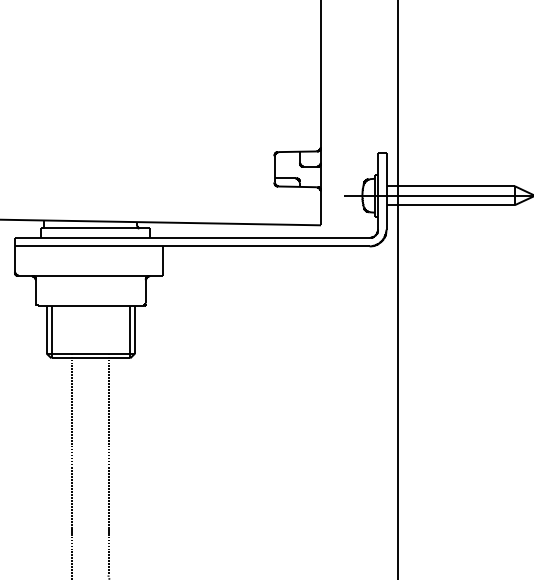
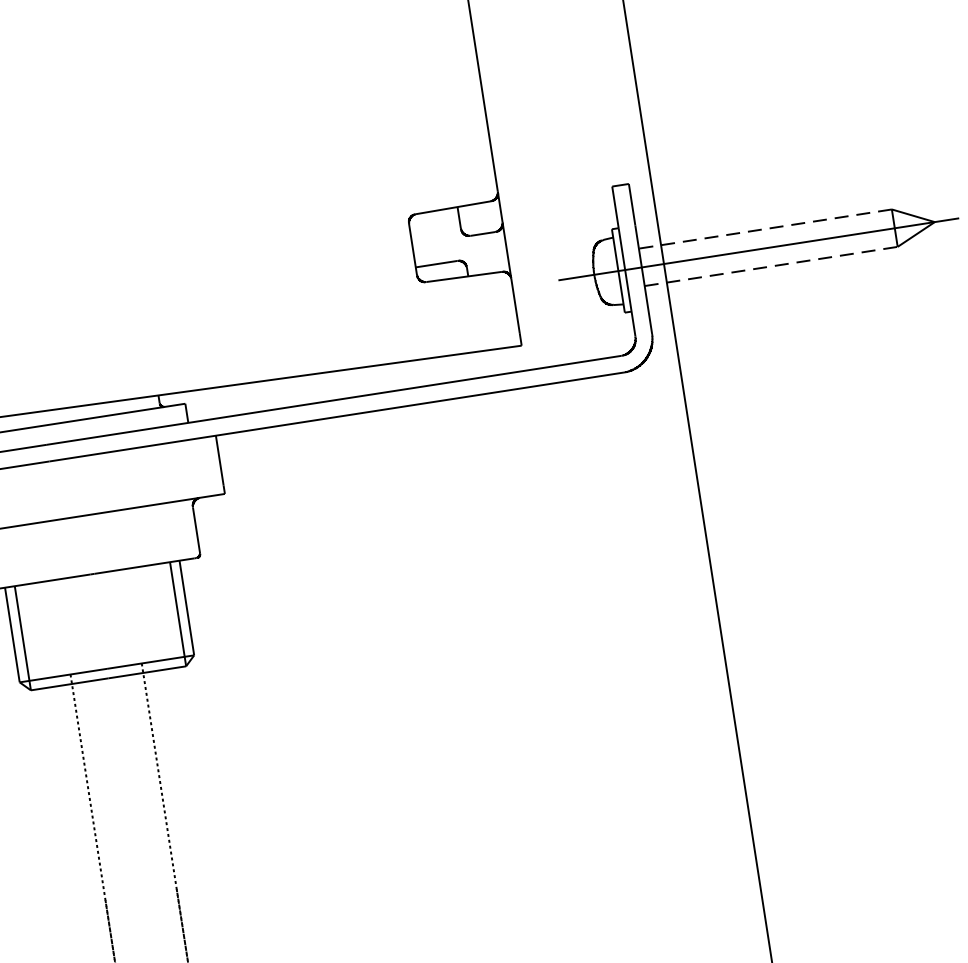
line: (450, 186) -> (765, 229), solid -> dashed
line: (451, 205) -> (772, 266), solid -> dashed

